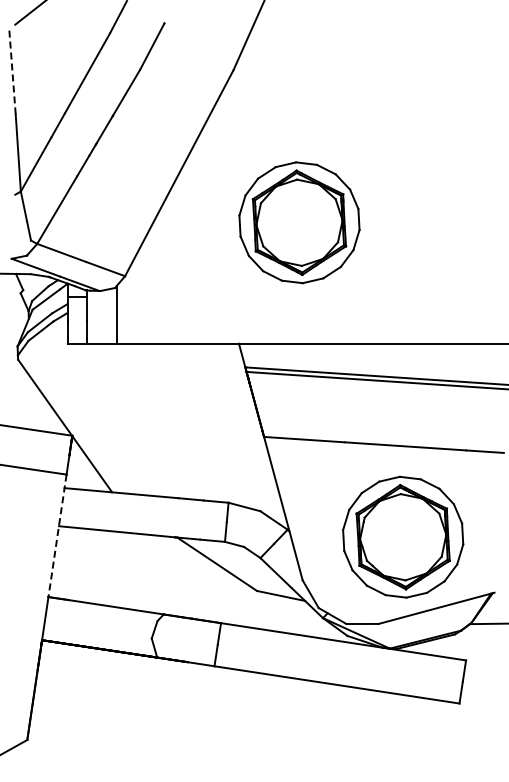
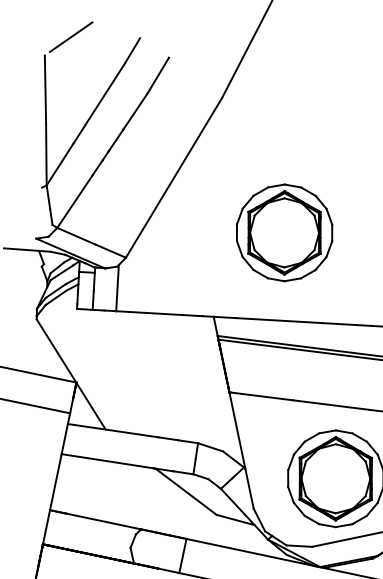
line: (12, 71) -> (45, 89), dashed -> solid
part: (299, 222) -> (284, 232), moved
line: (57, 535) -> (60, 461), dashed -> solid

